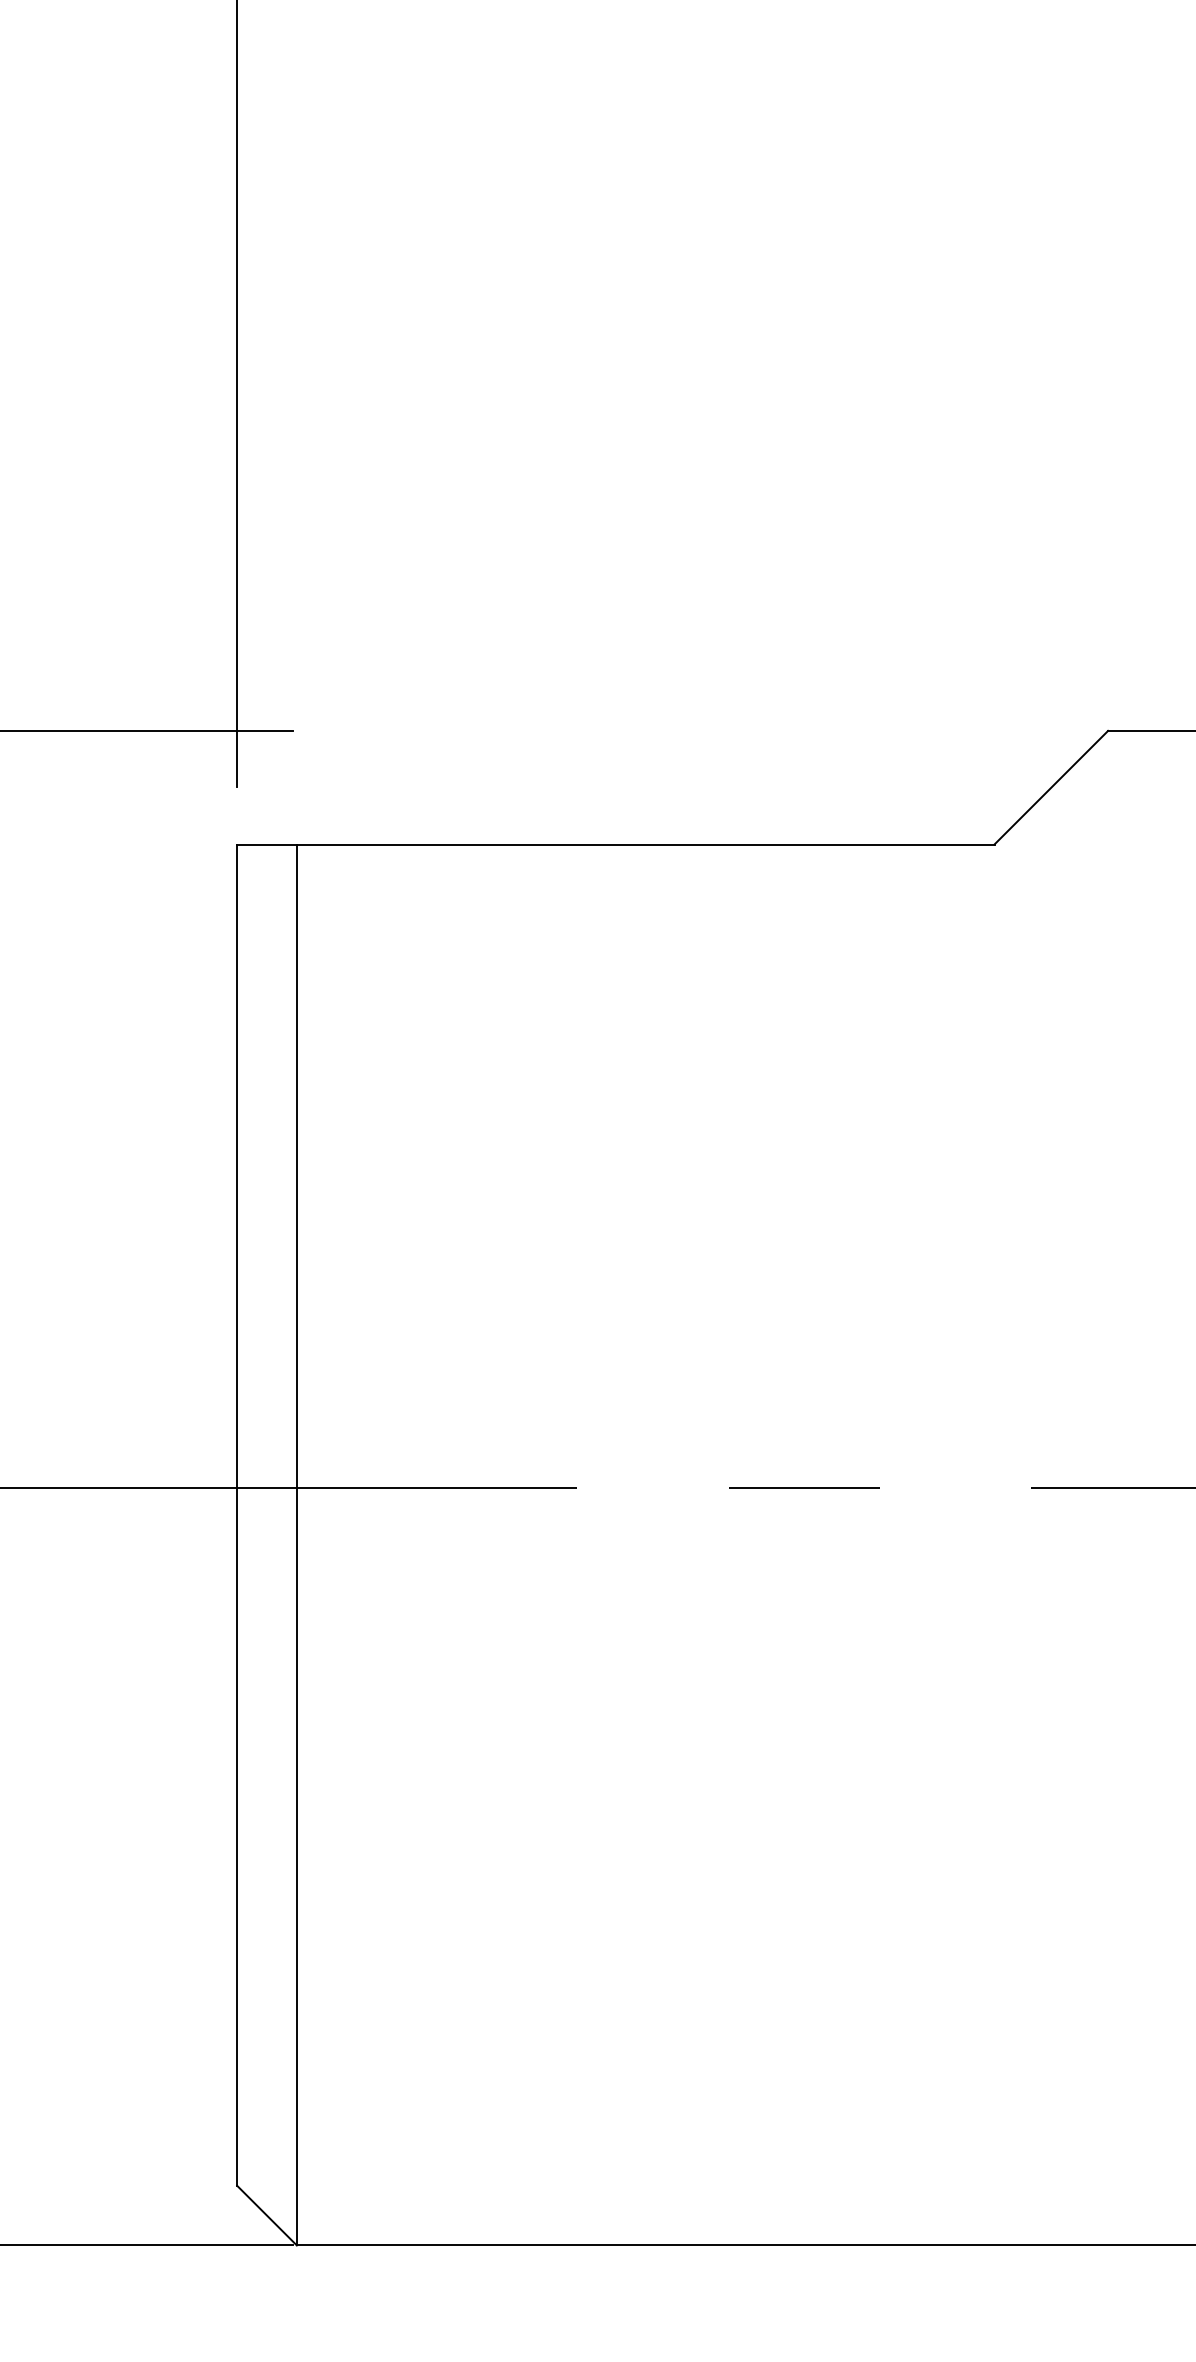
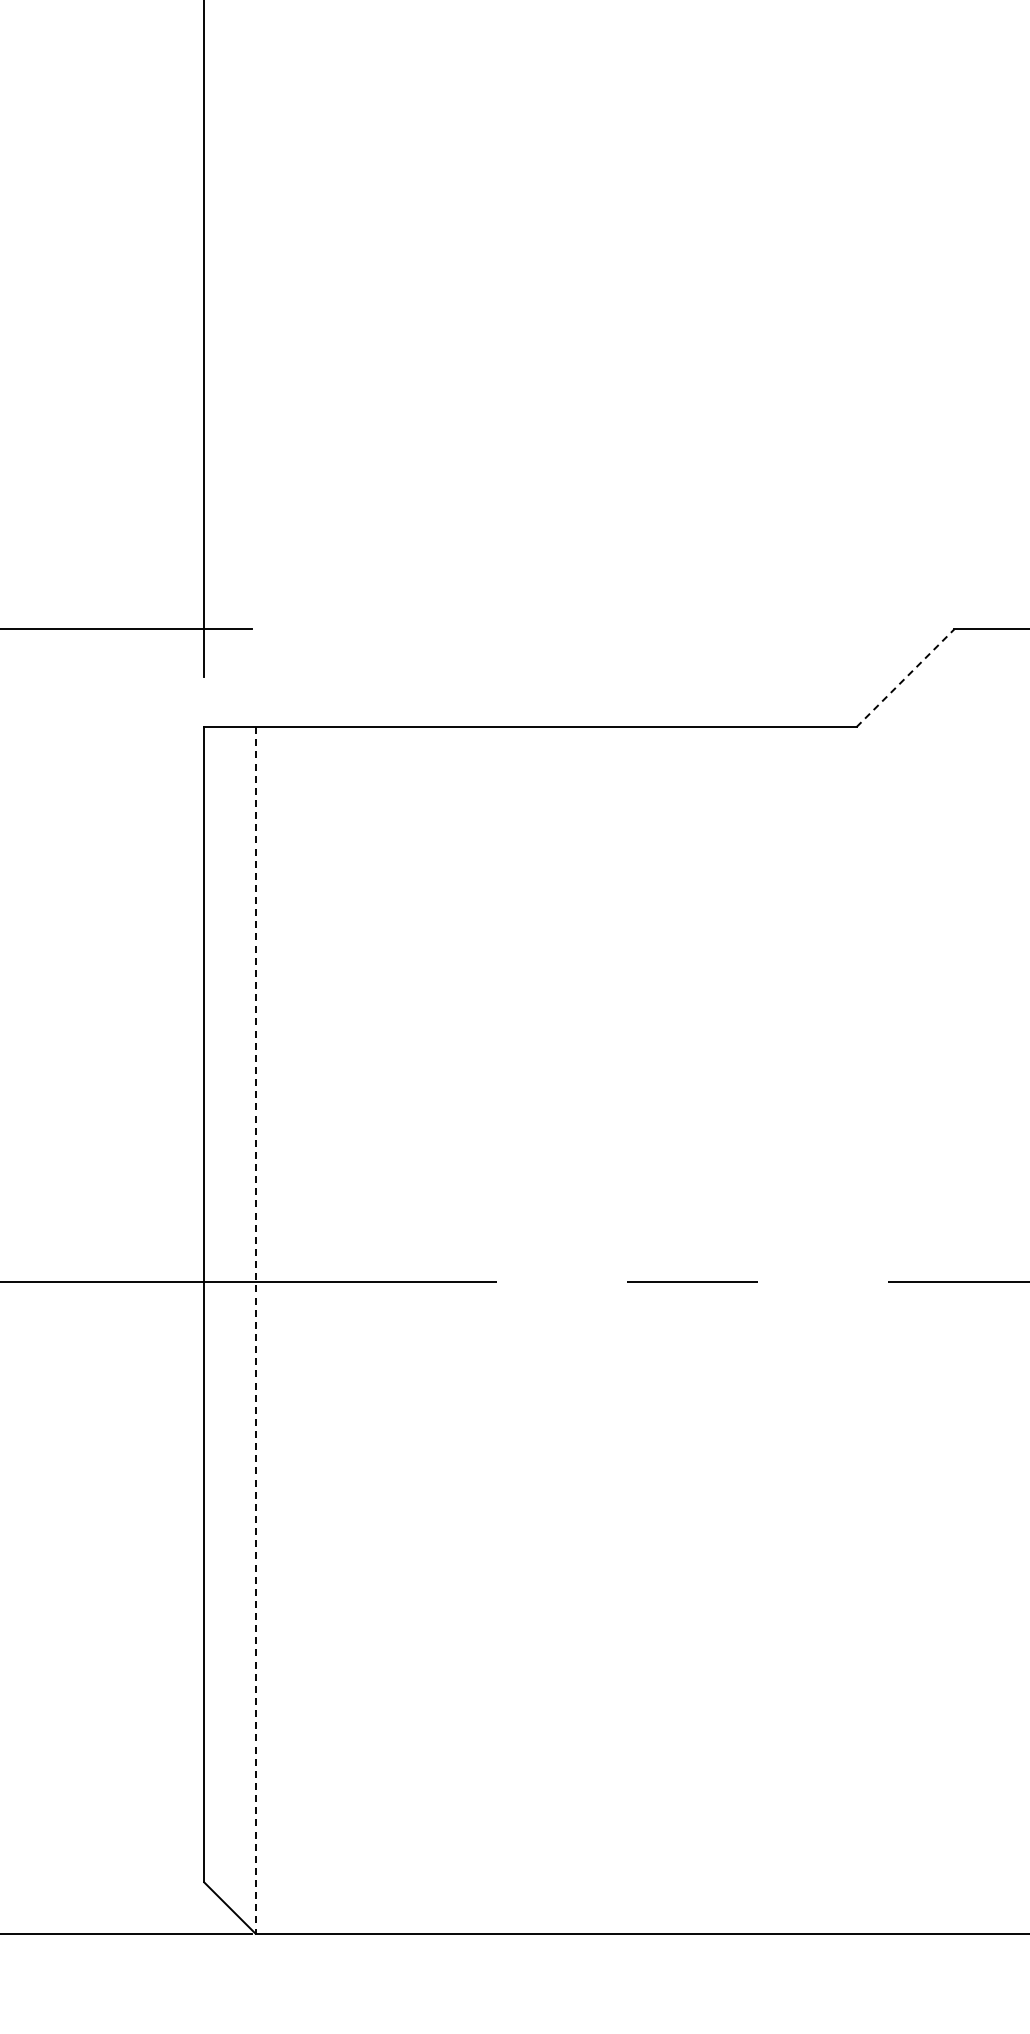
line: (1051, 786) -> (905, 677), solid -> dashed
line: (296, 1545) -> (255, 1330), solid -> dashed

